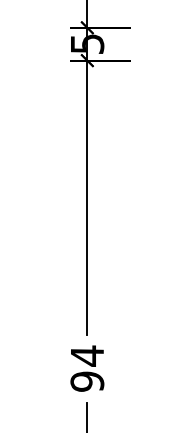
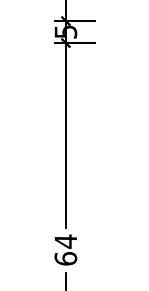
text: (86, 381) -> (65, 258), 94 -> 64

